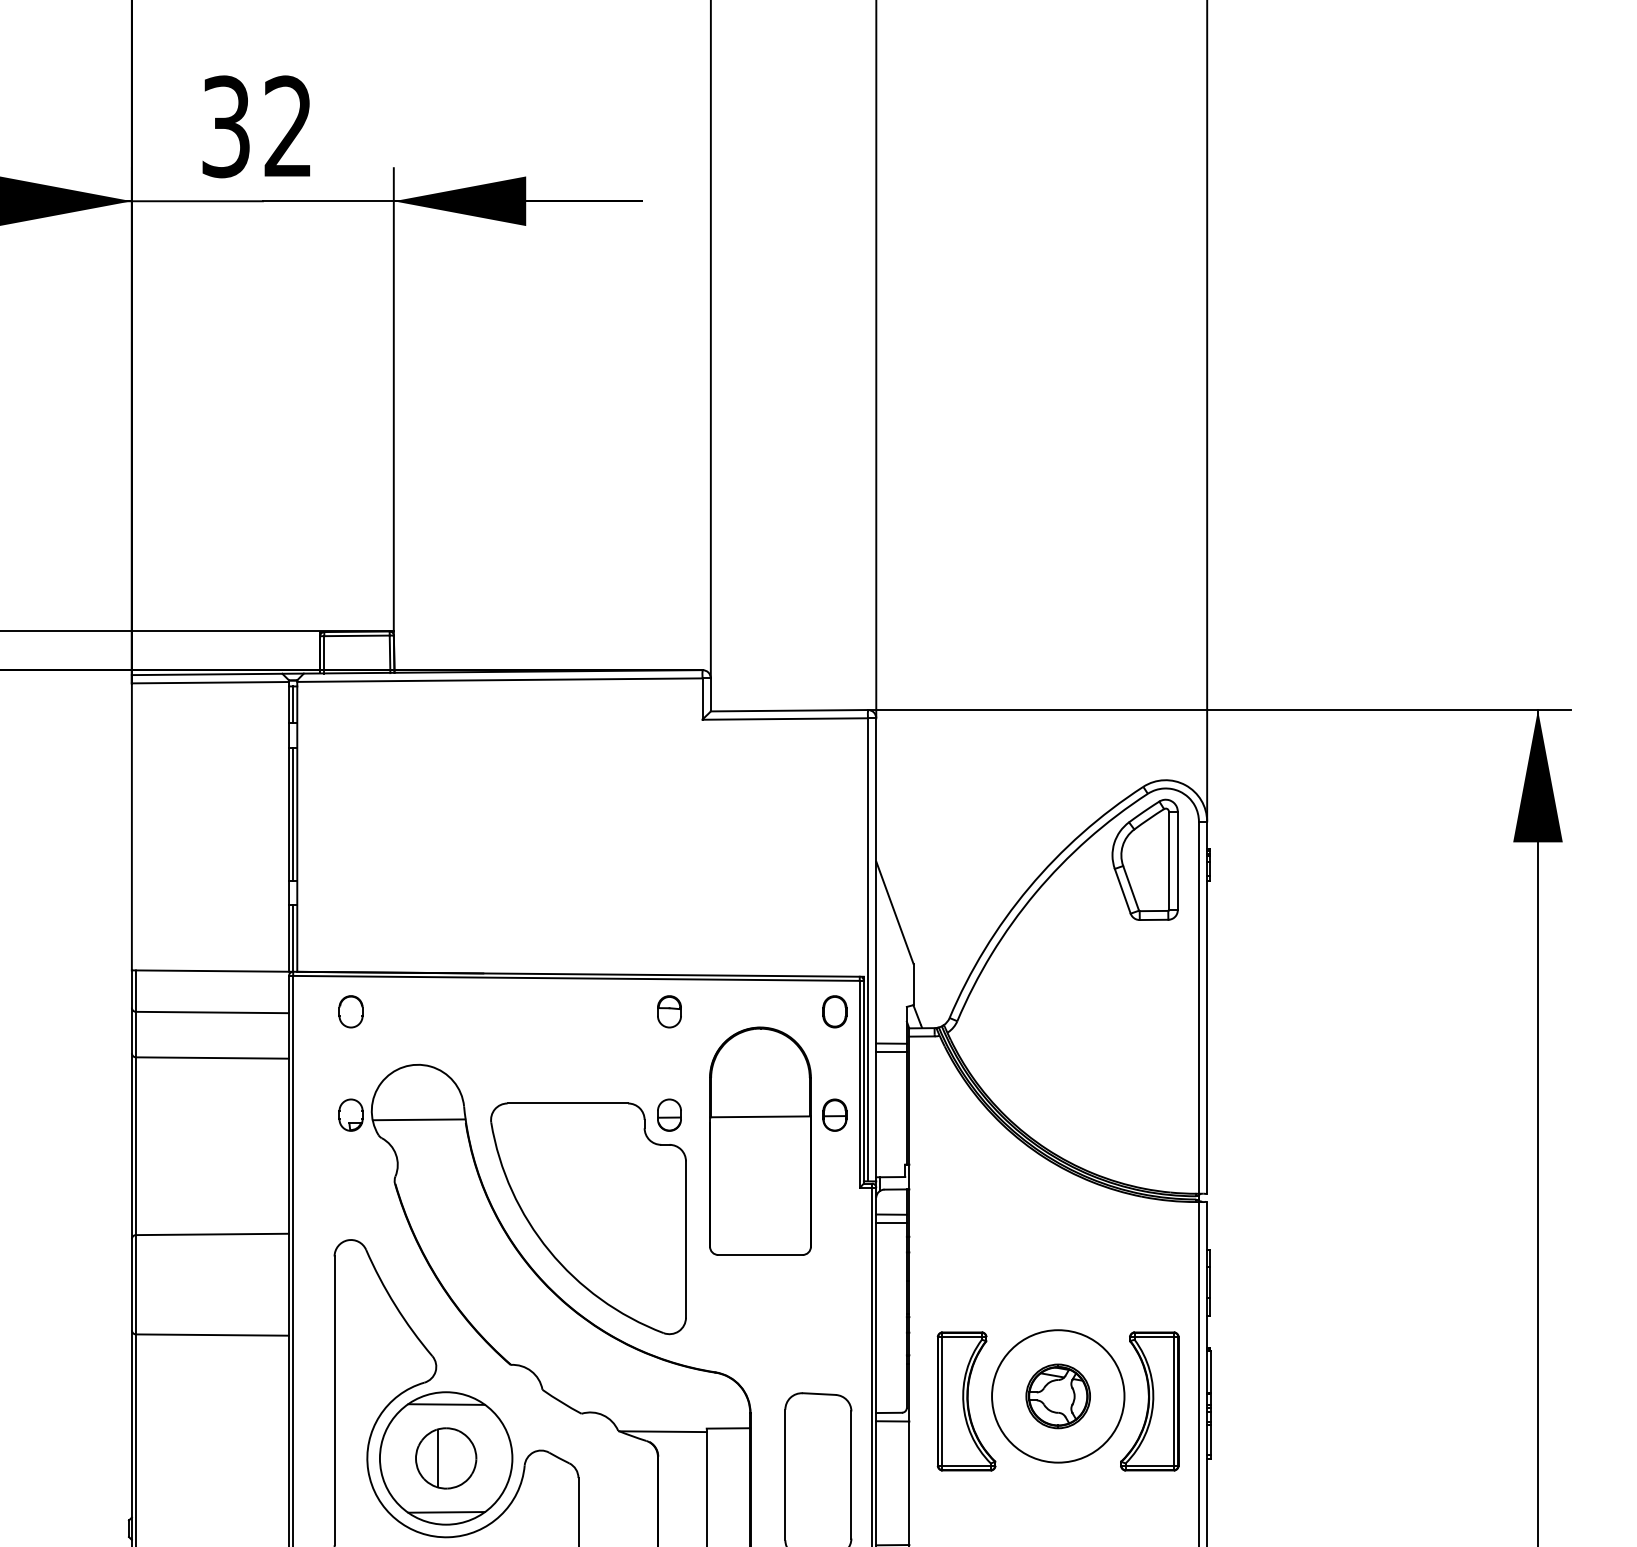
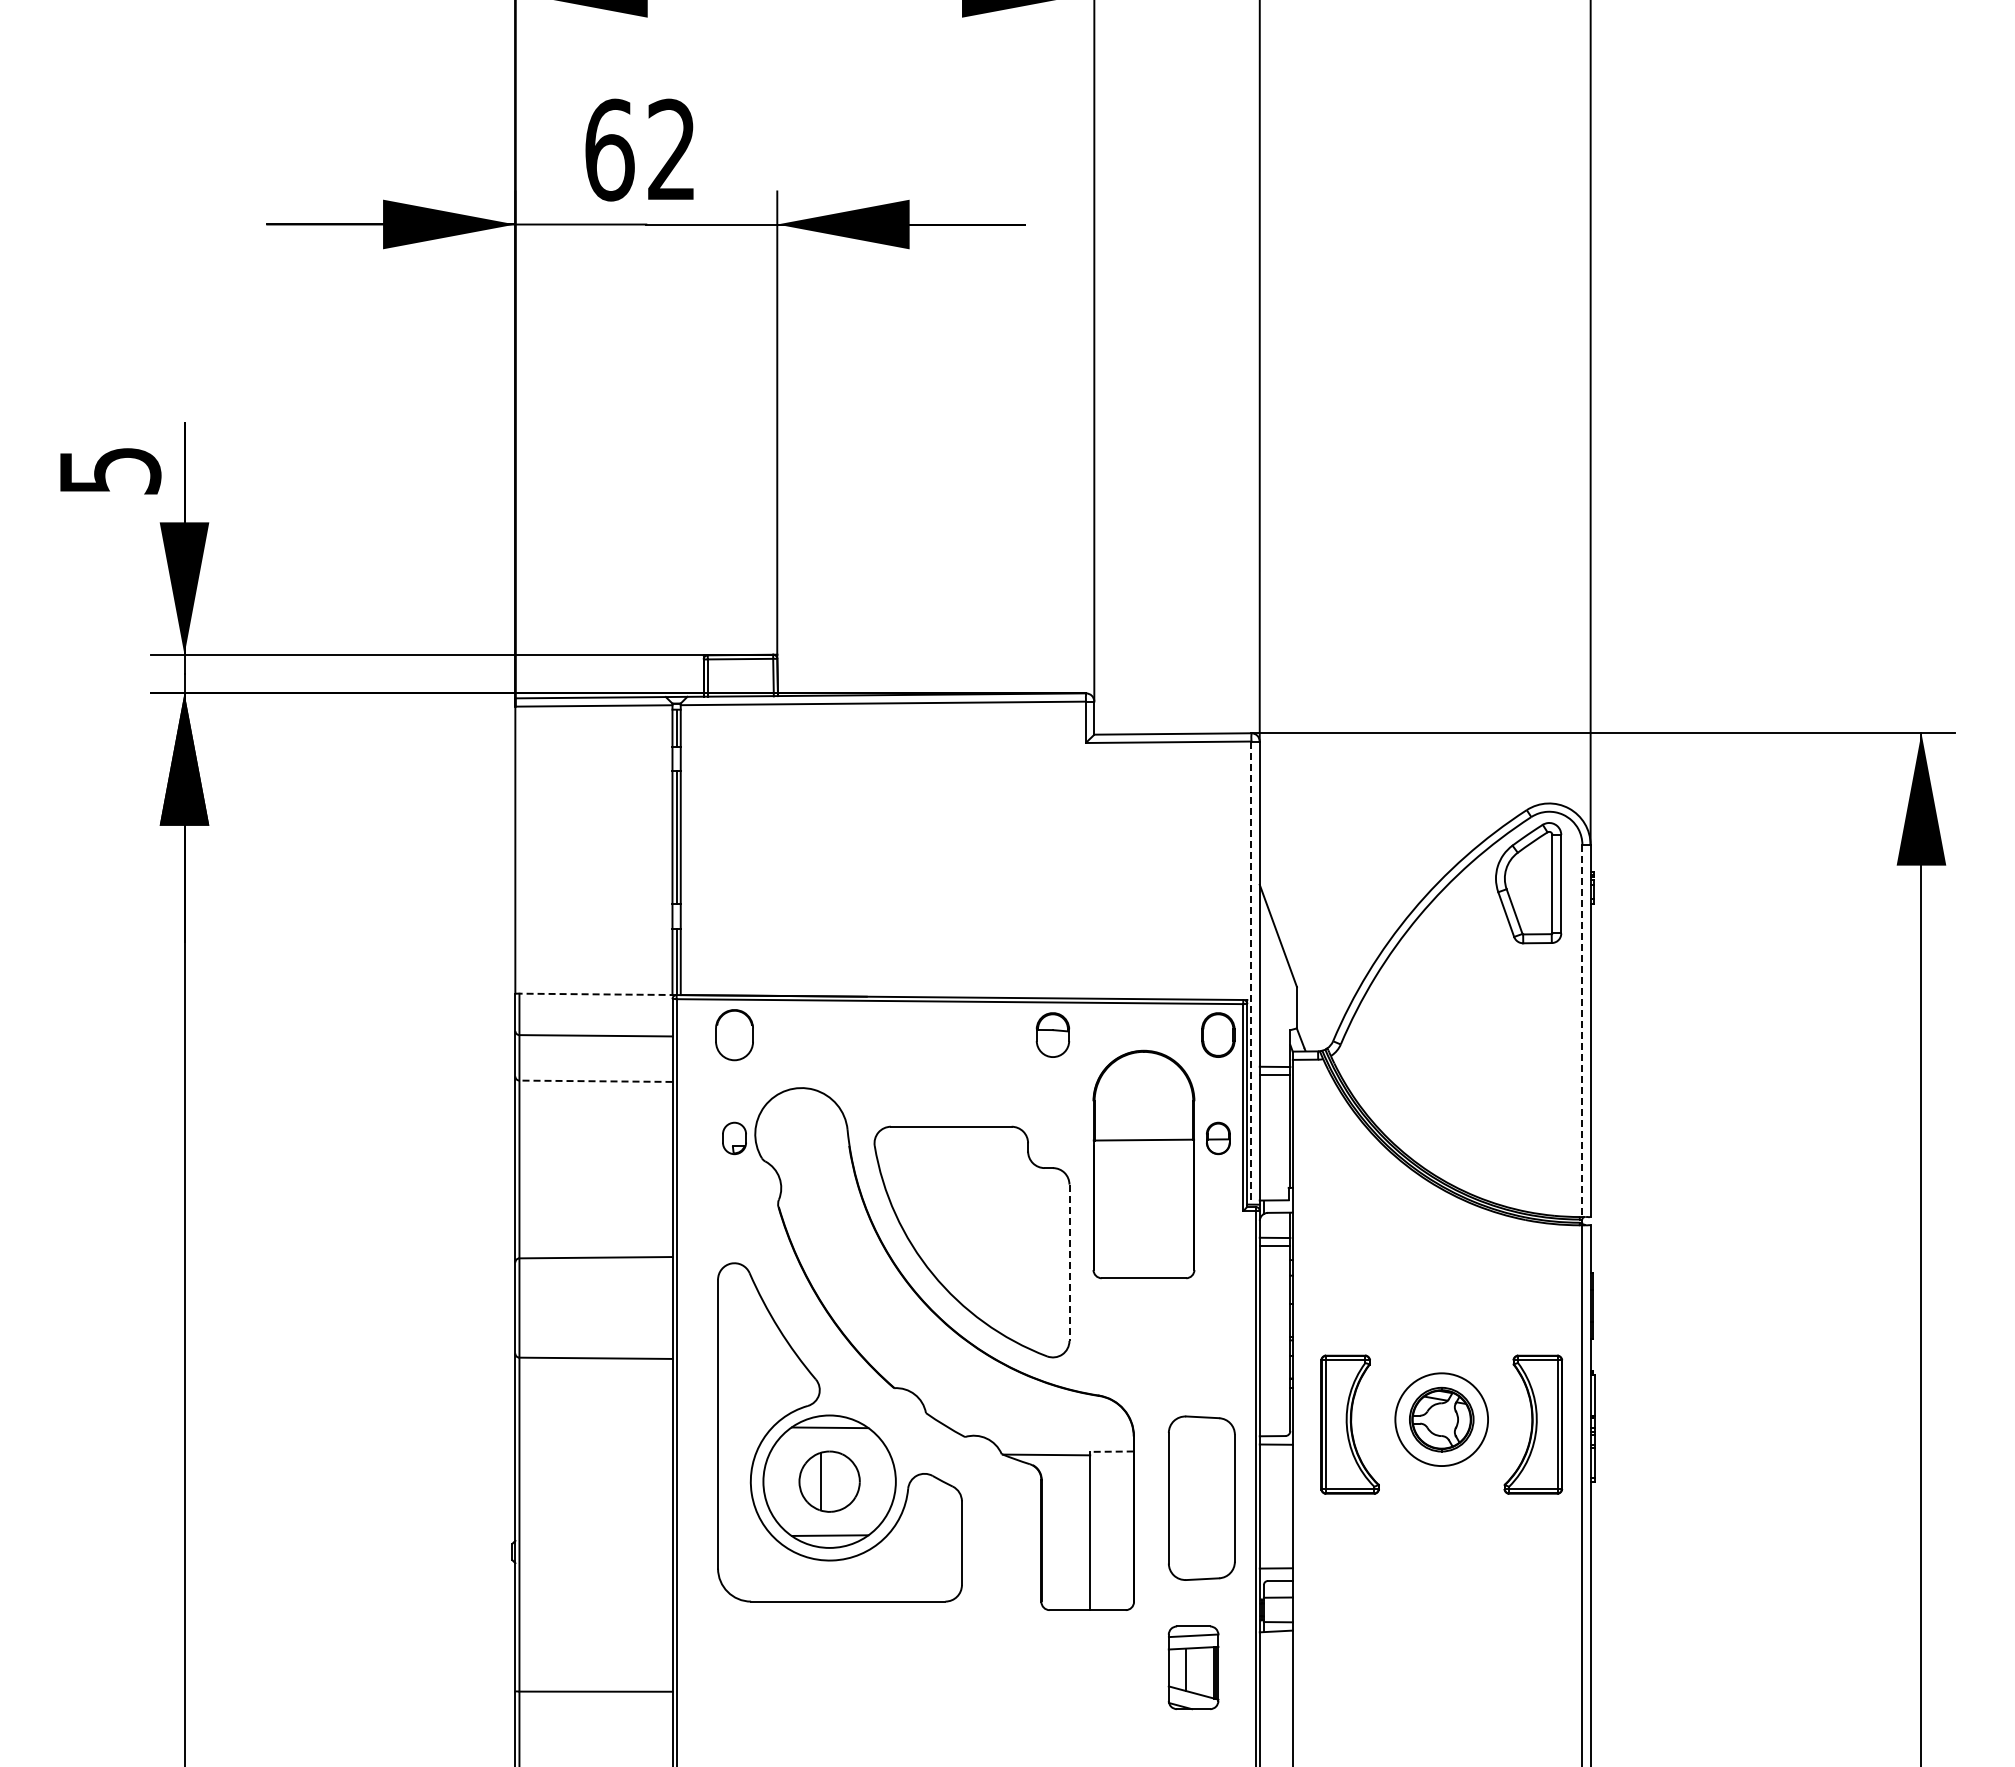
text: (226, 126) -> (609, 149), 32 -> 62
line: (868, 950) -> (1251, 973), solid -> dashed
line: (212, 971) -> (595, 994), solid -> dashed
line: (1199, 1008) -> (1582, 1031), solid -> dashed
part: (351, 1011) -> (734, 1034), size x1.6
part: (669, 1011) -> (1052, 1034), size x1.4
part: (835, 1011) -> (1218, 1034), size x1.4
line: (212, 1058) -> (595, 1081), solid -> dashed
part: (669, 1115) -> (1052, 1138), removed
line: (419, 1119) -> (802, 1142), removed
line: (686, 1240) -> (1069, 1263), solid -> dashed
circle: (1058, 1396) -> (1441, 1419), size x0.7
line: (728, 1428) -> (1111, 1451), solid -> dashed

